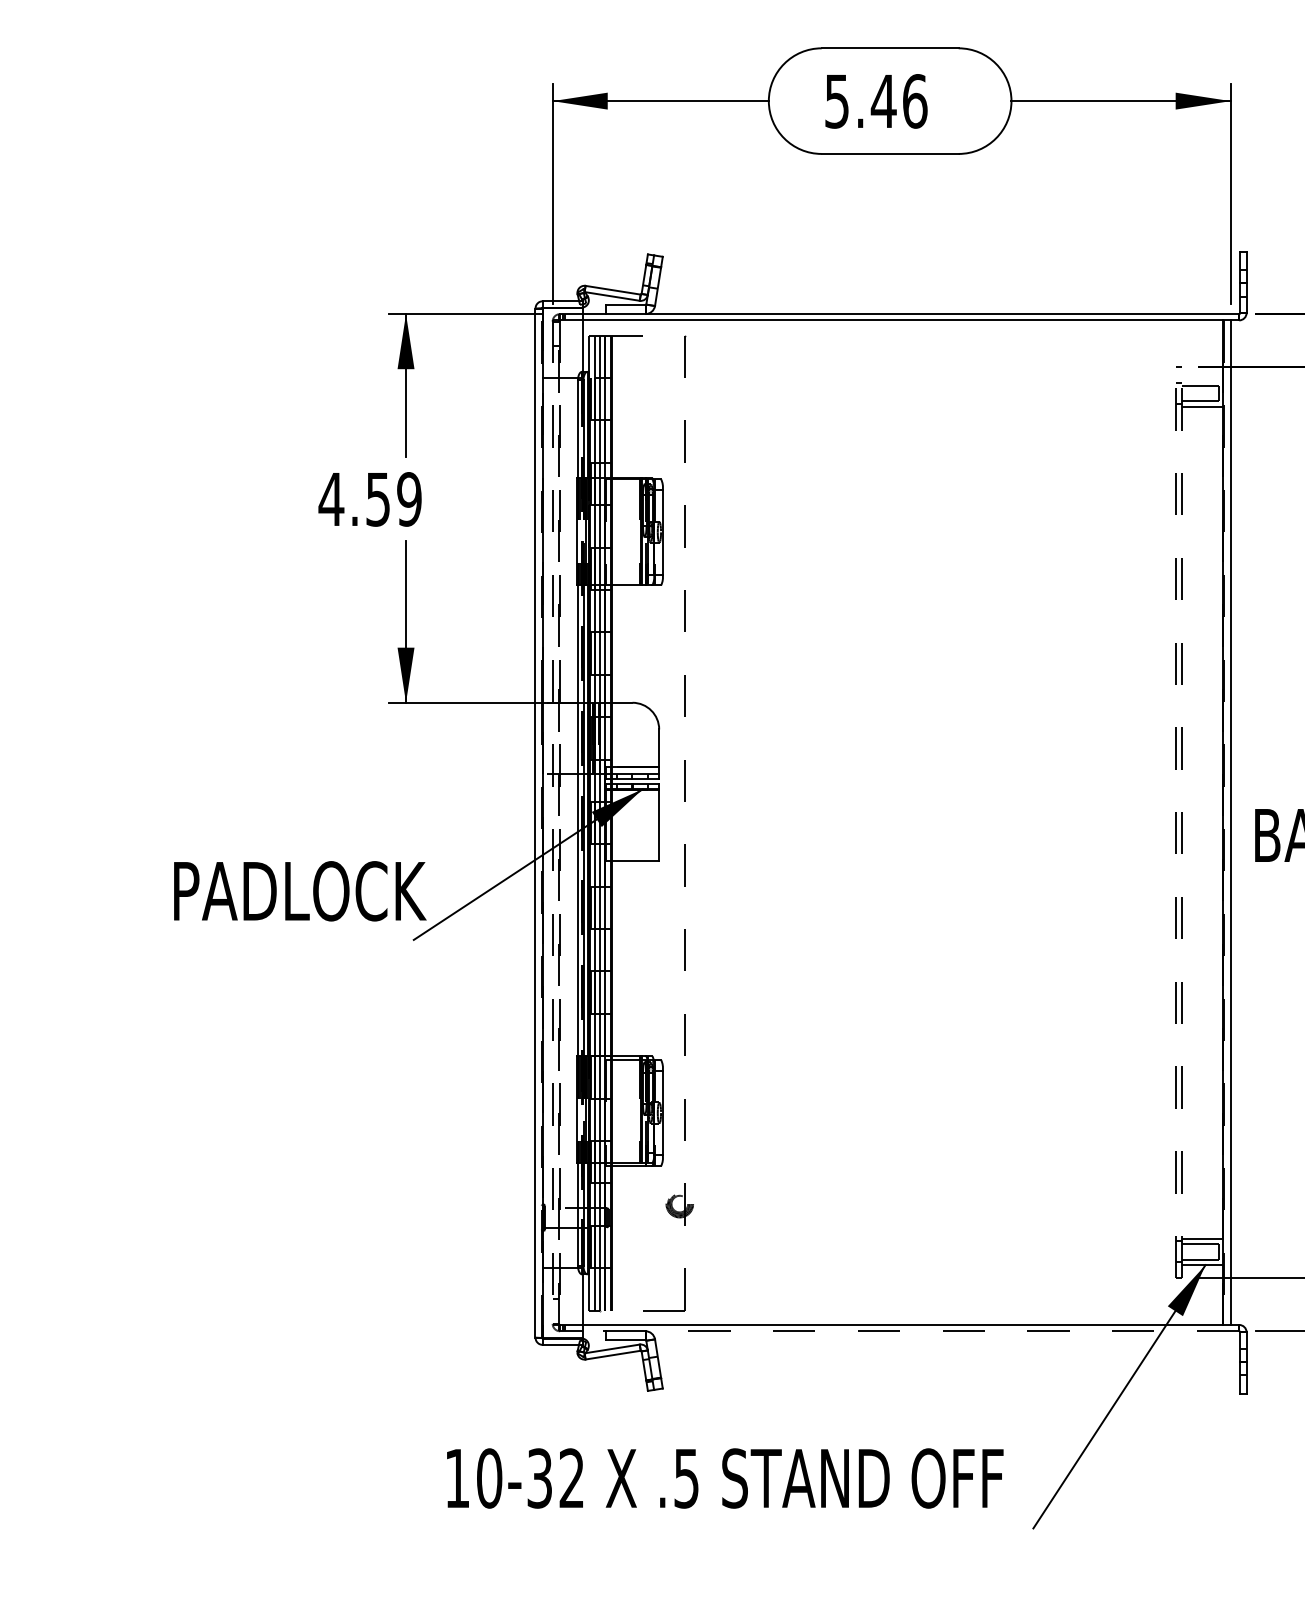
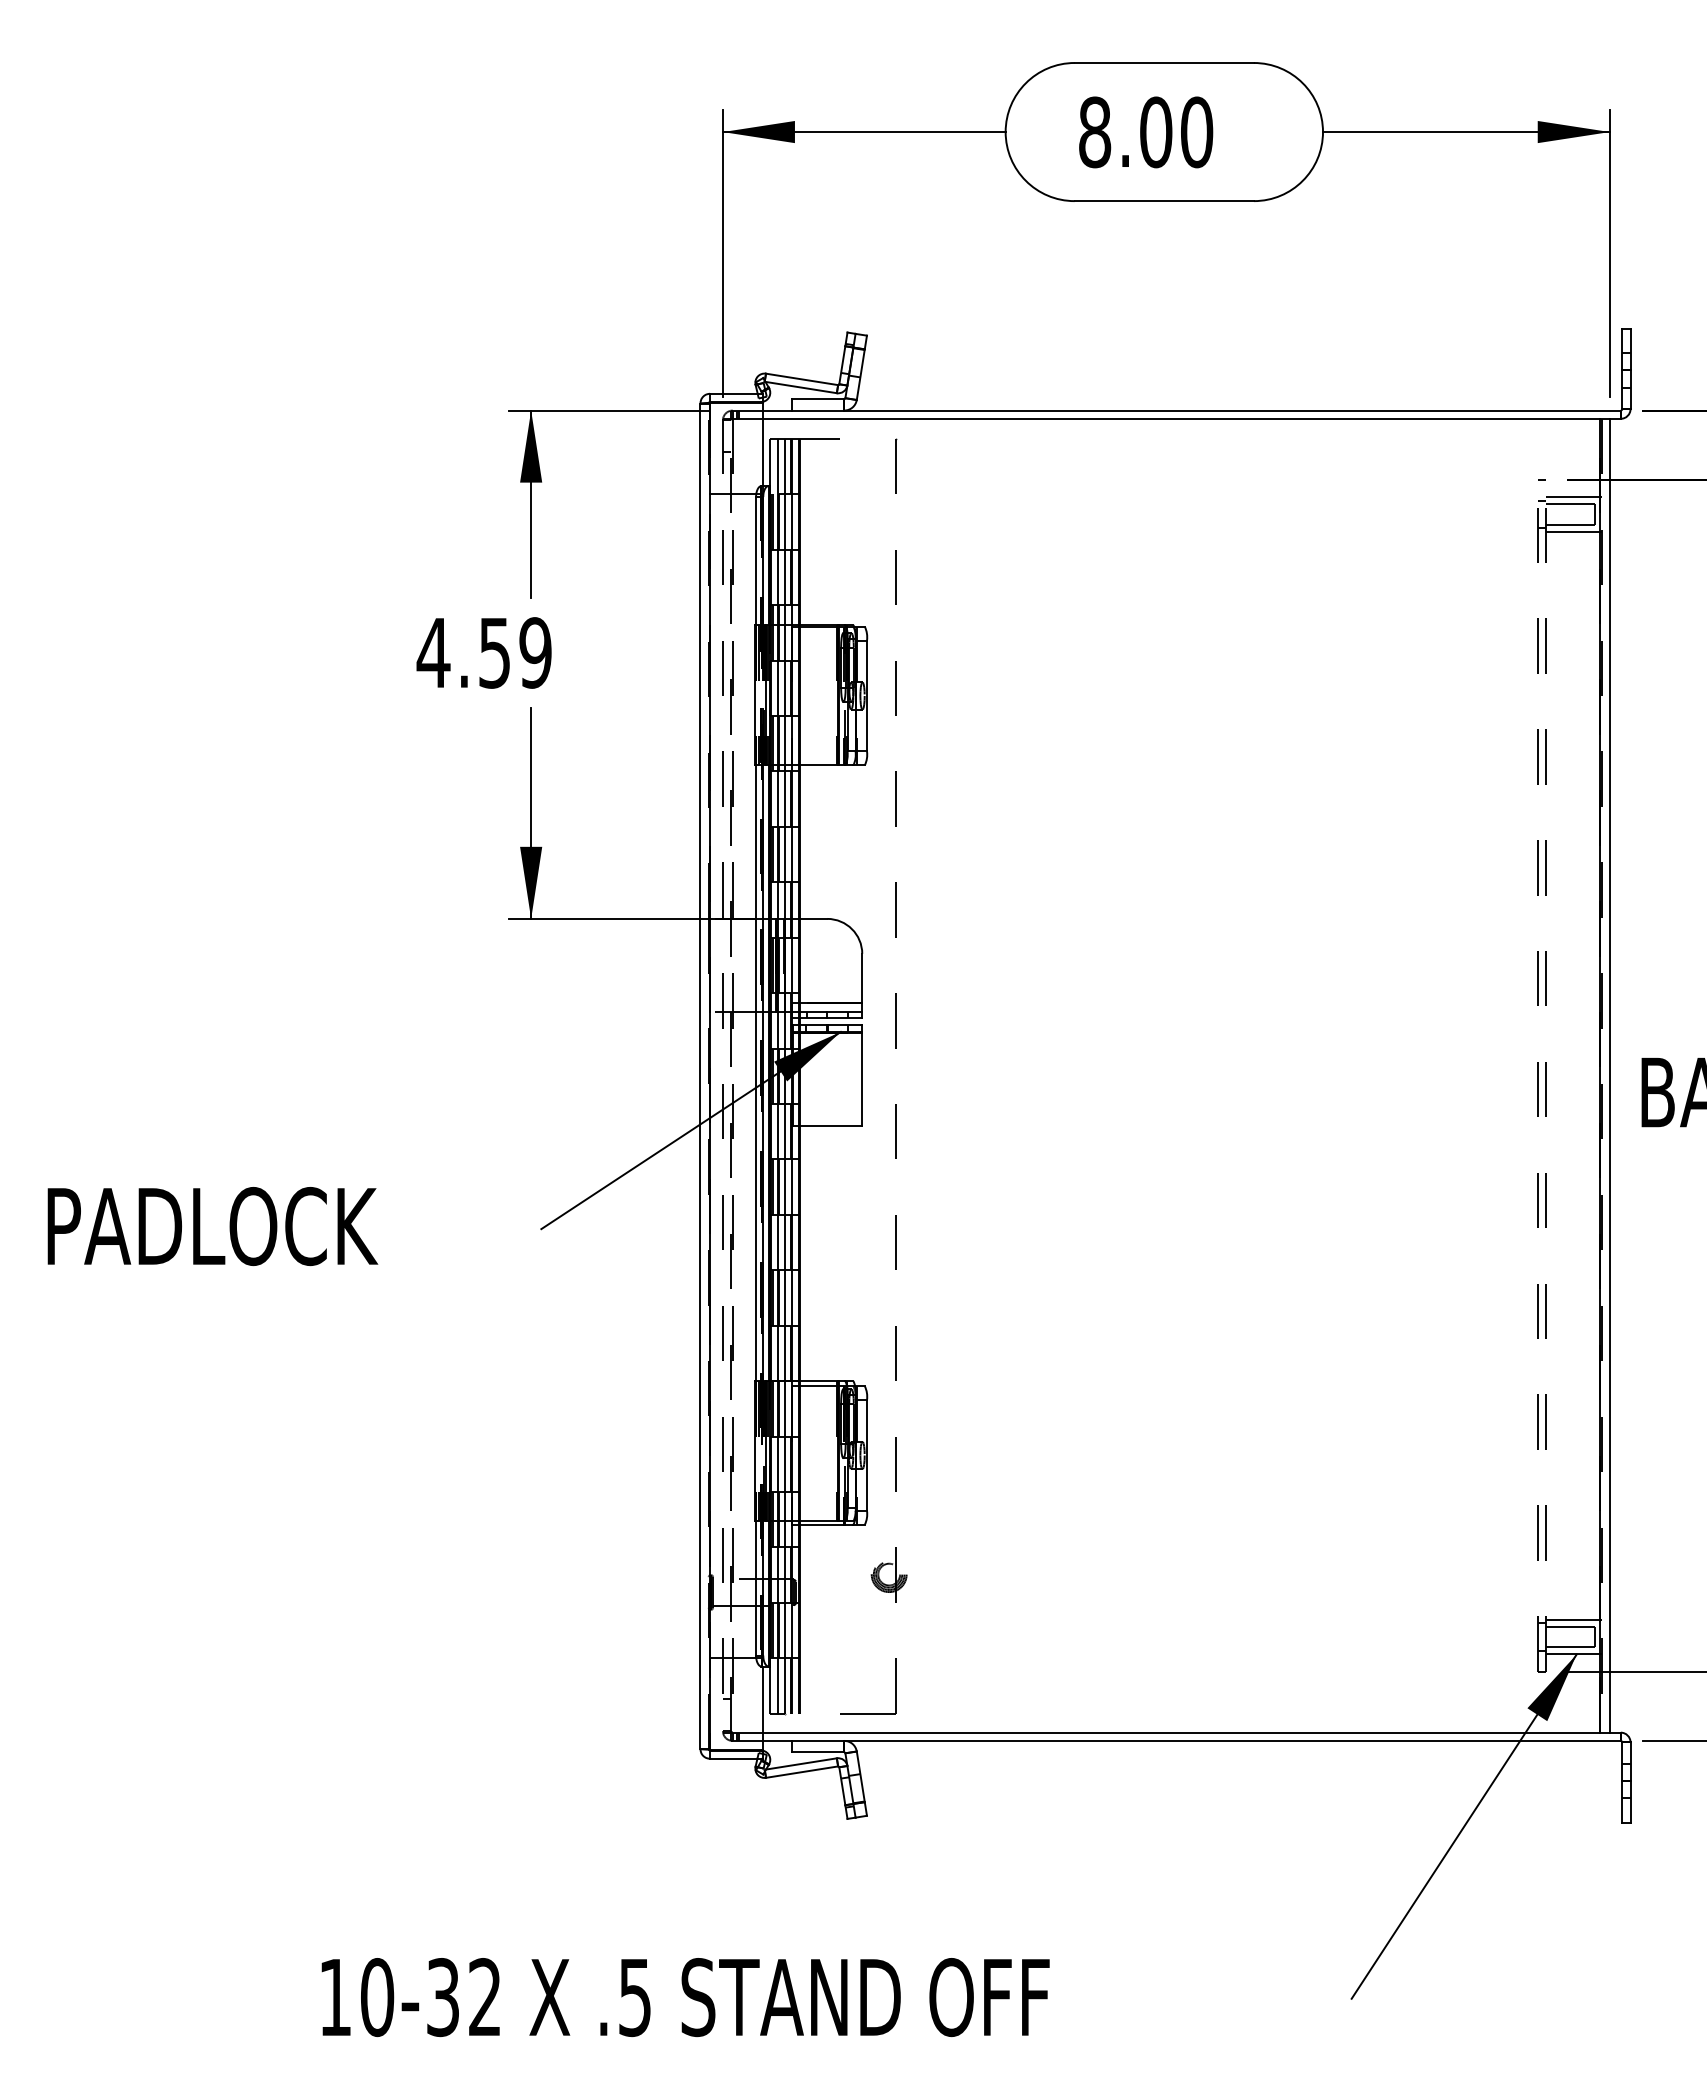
text: (876, 101) -> (1146, 132), 5.46 -> 8.00
line: (1203, 380) -> (1573, 497), added
text: (300, 891) -> (212, 1226), moved
line: (910, 1330) -> (1191, 1740), dashed -> solid
text: (725, 1478) -> (685, 1997), moved

